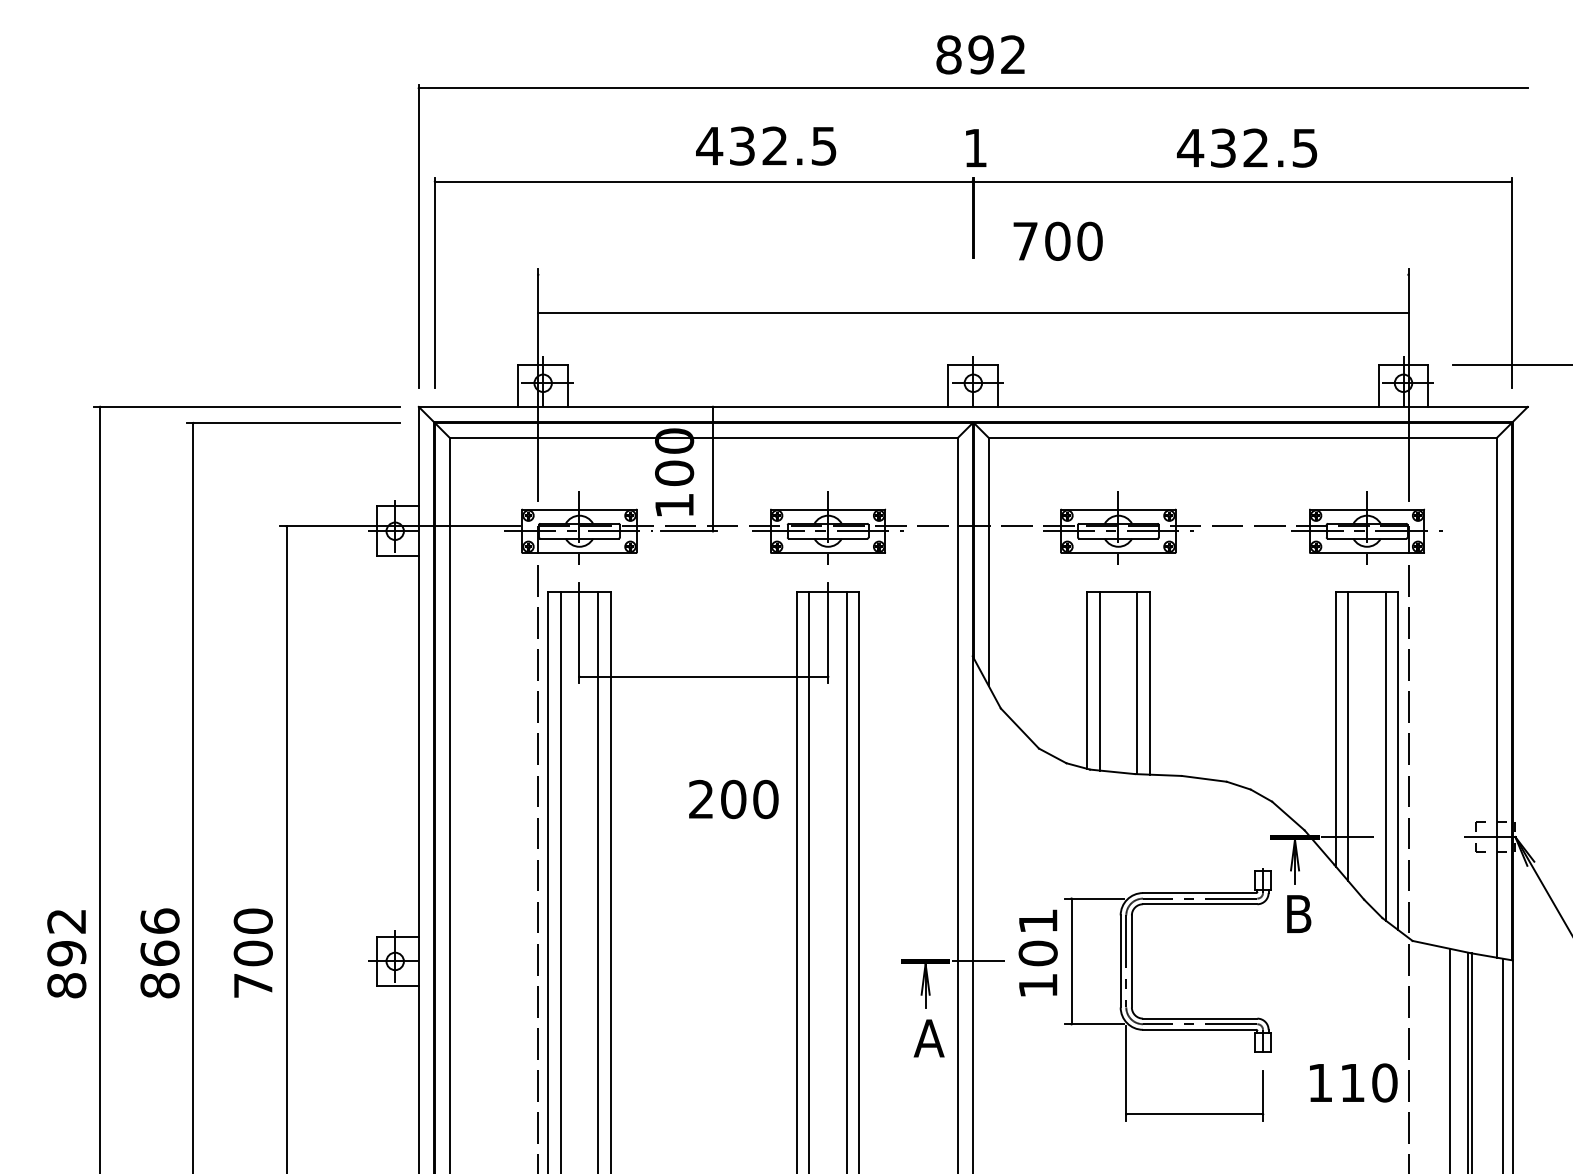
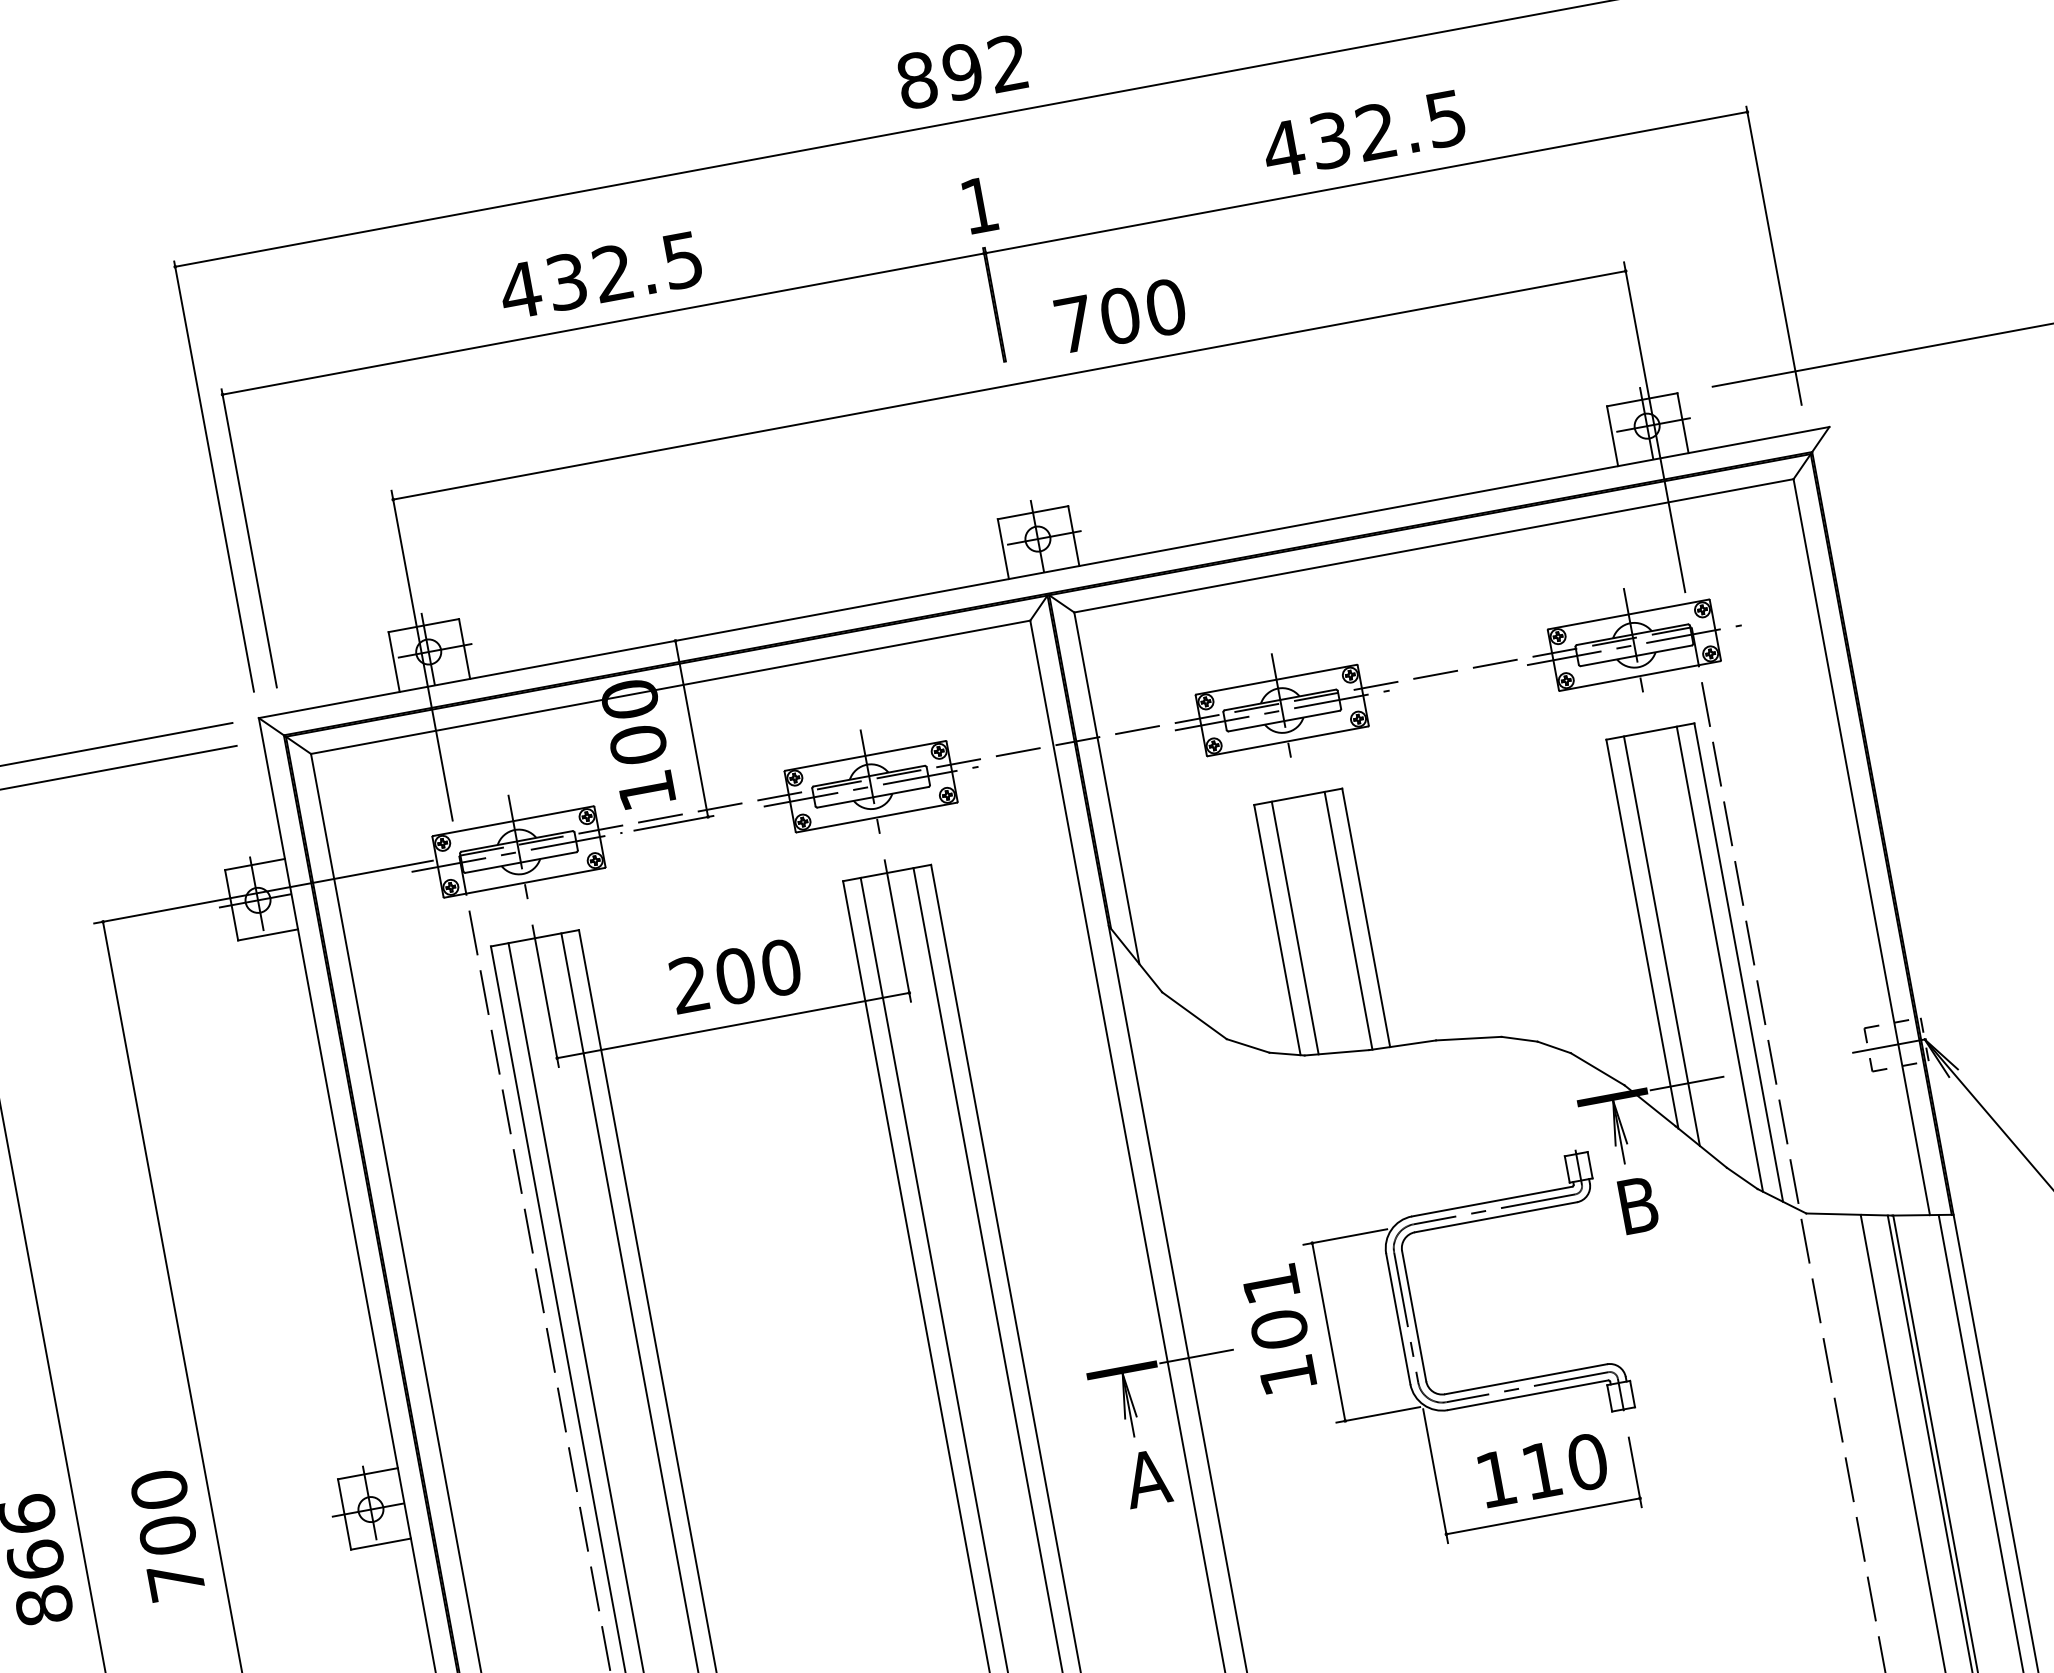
text: (766, 145) -> (600, 274), moved
line: (973, 312) -> (1009, 384), moved
text: (733, 799) -> (735, 976), moved
text: (1353, 1082) -> (1543, 1469), moved

